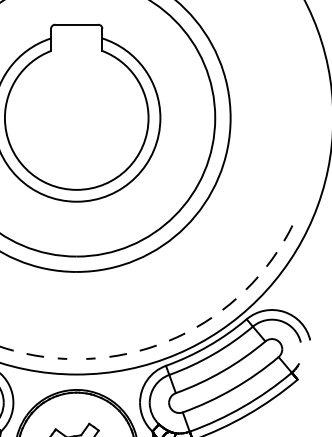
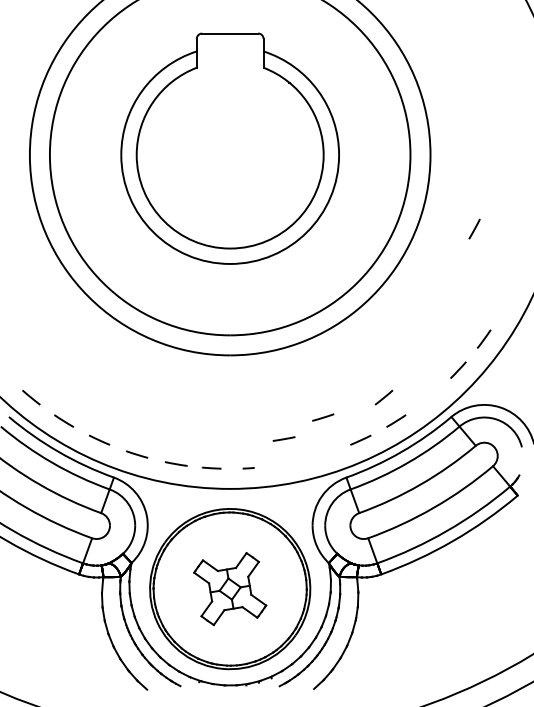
line: (288, 232) -> (474, 228), moved
line: (229, 304) -> (383, 397), moved
line: (148, 348) -> (323, 417), moved
line: (117, 355) -> (283, 438), moved
part: (62, 358) -> (211, 468), size x1.6

